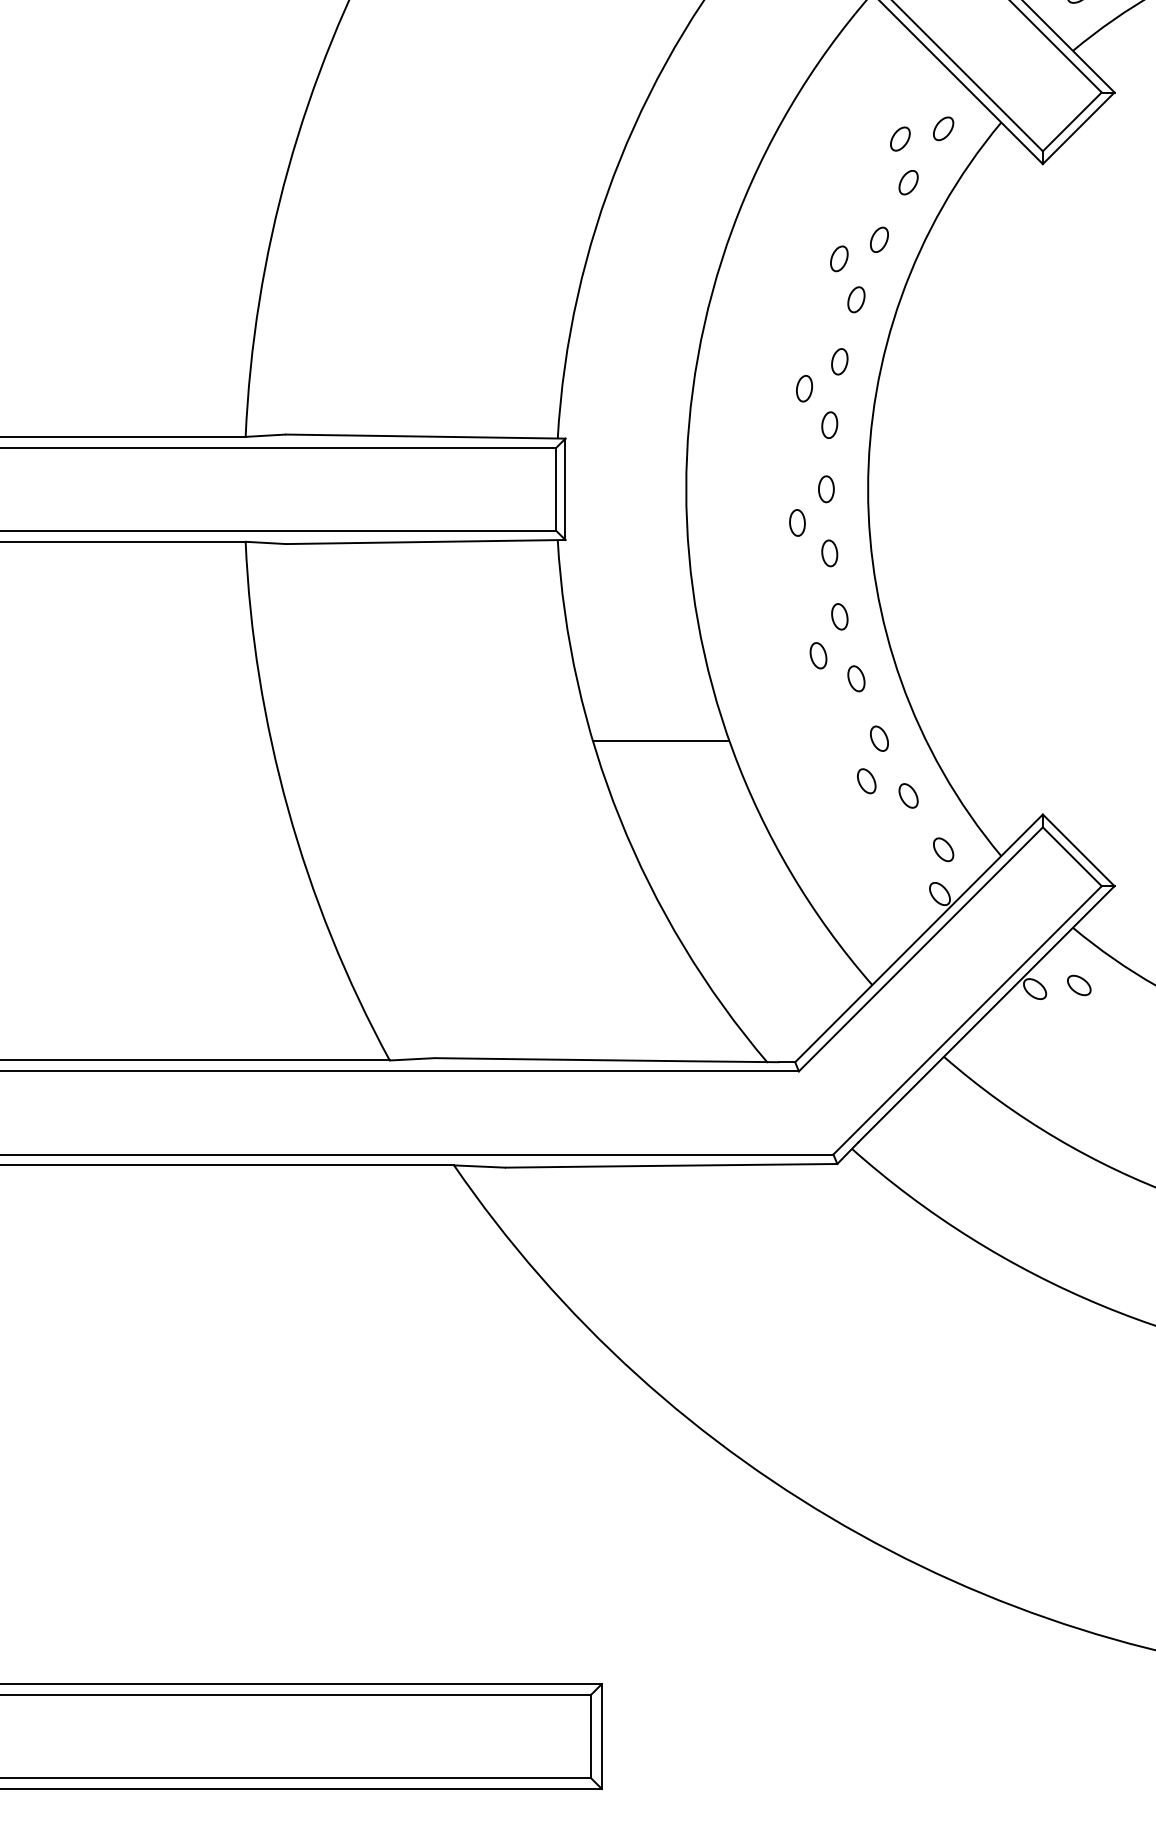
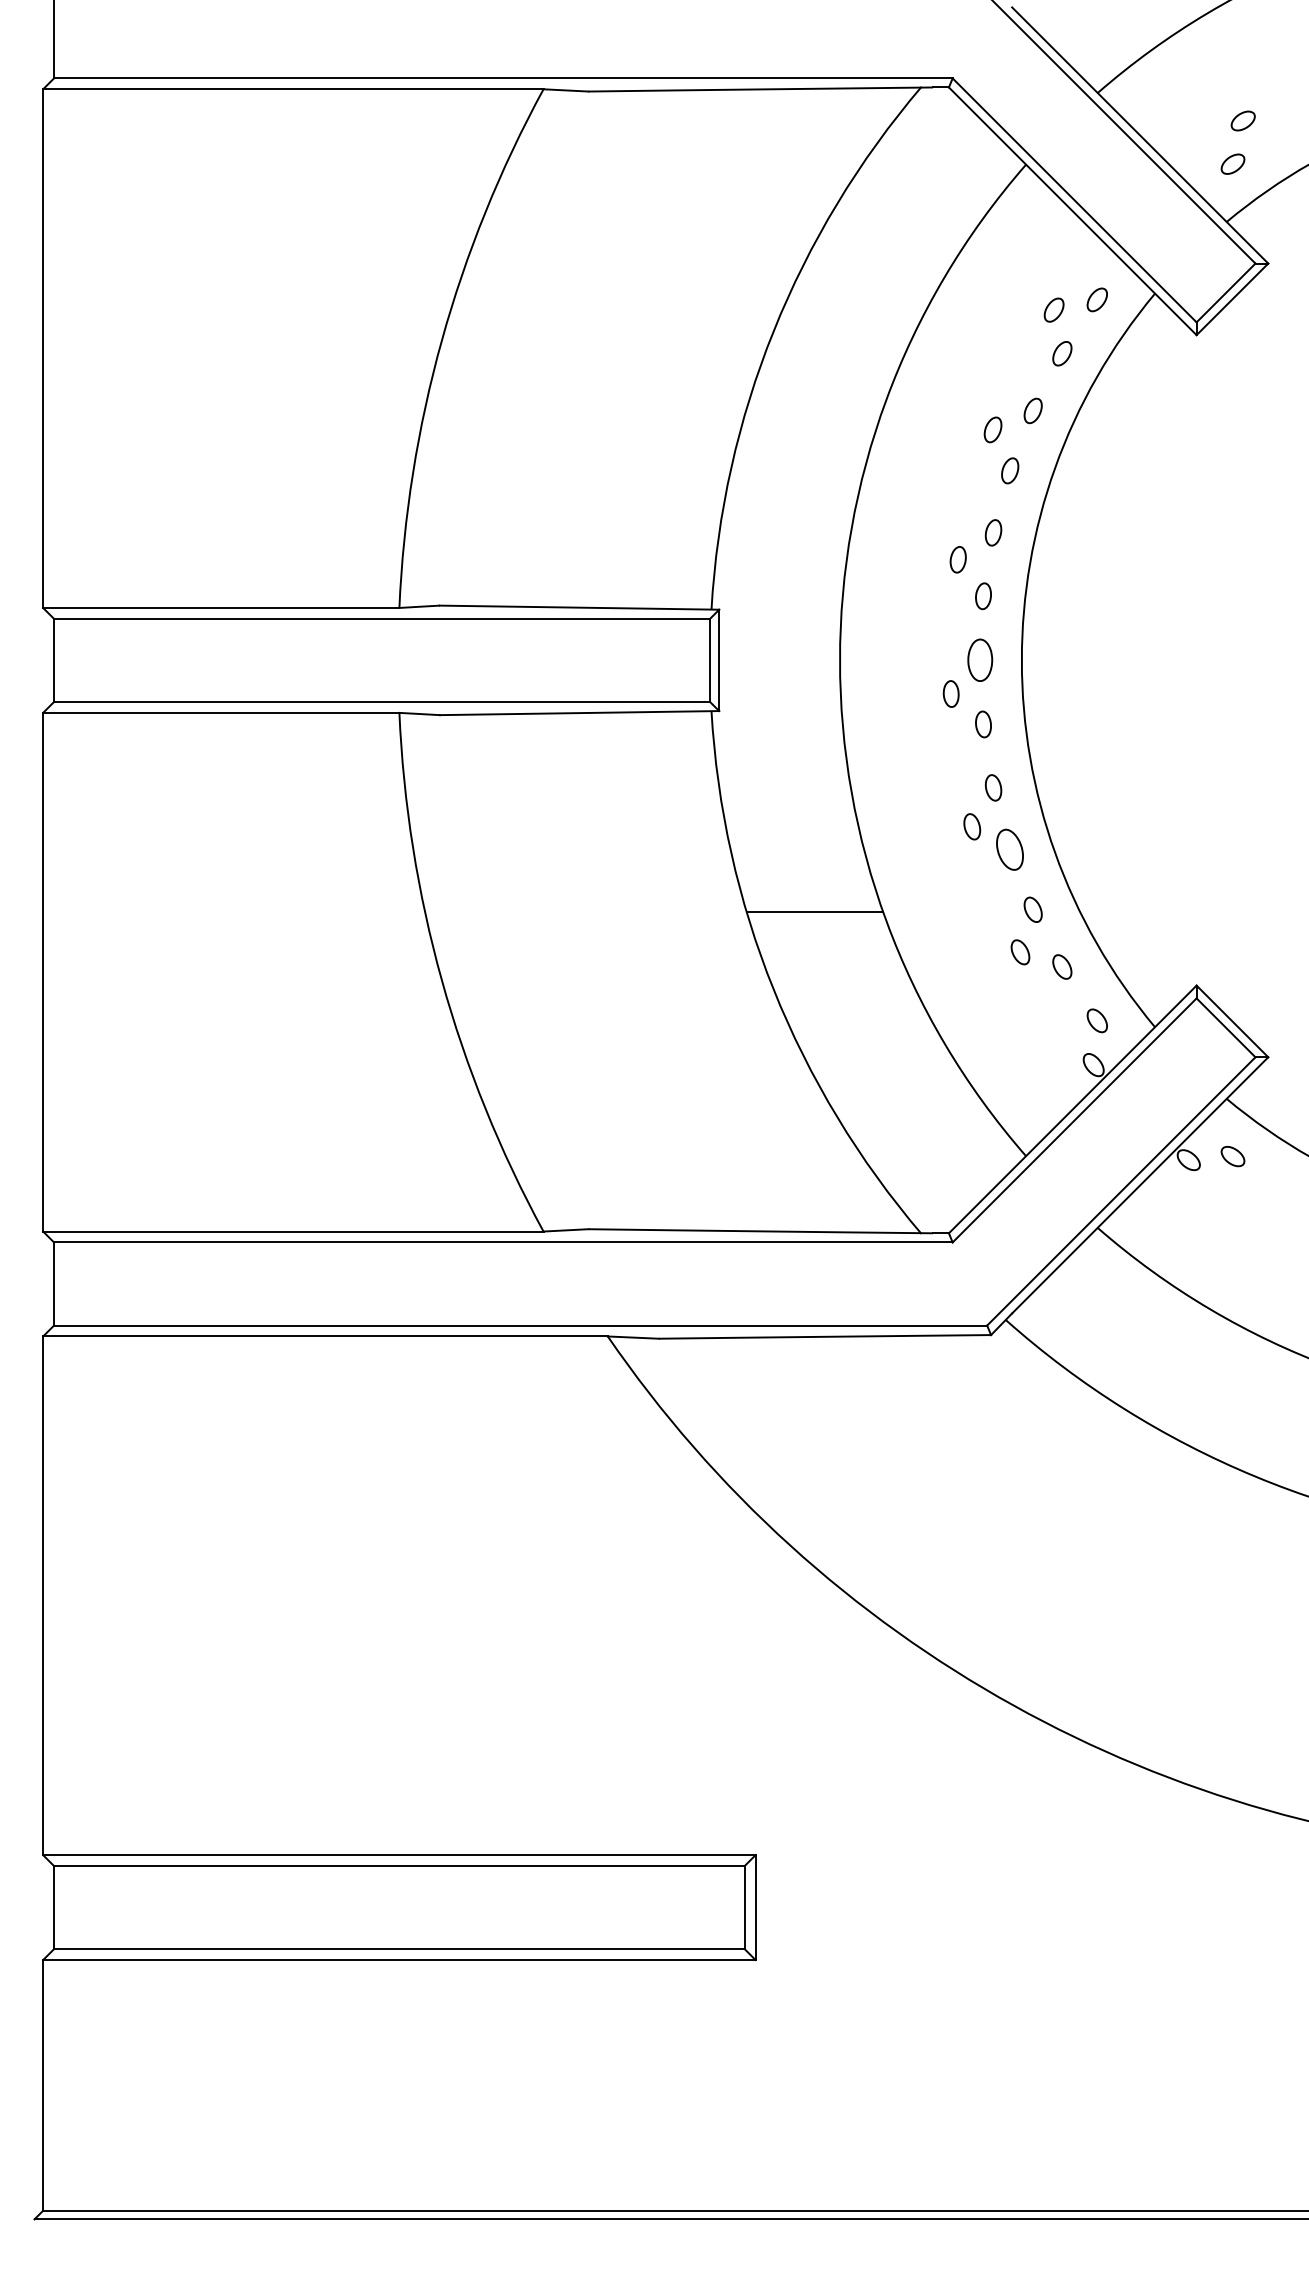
part: (825, 489) -> (979, 660), size x1.6
part: (856, 678) -> (1010, 849), size x1.6

